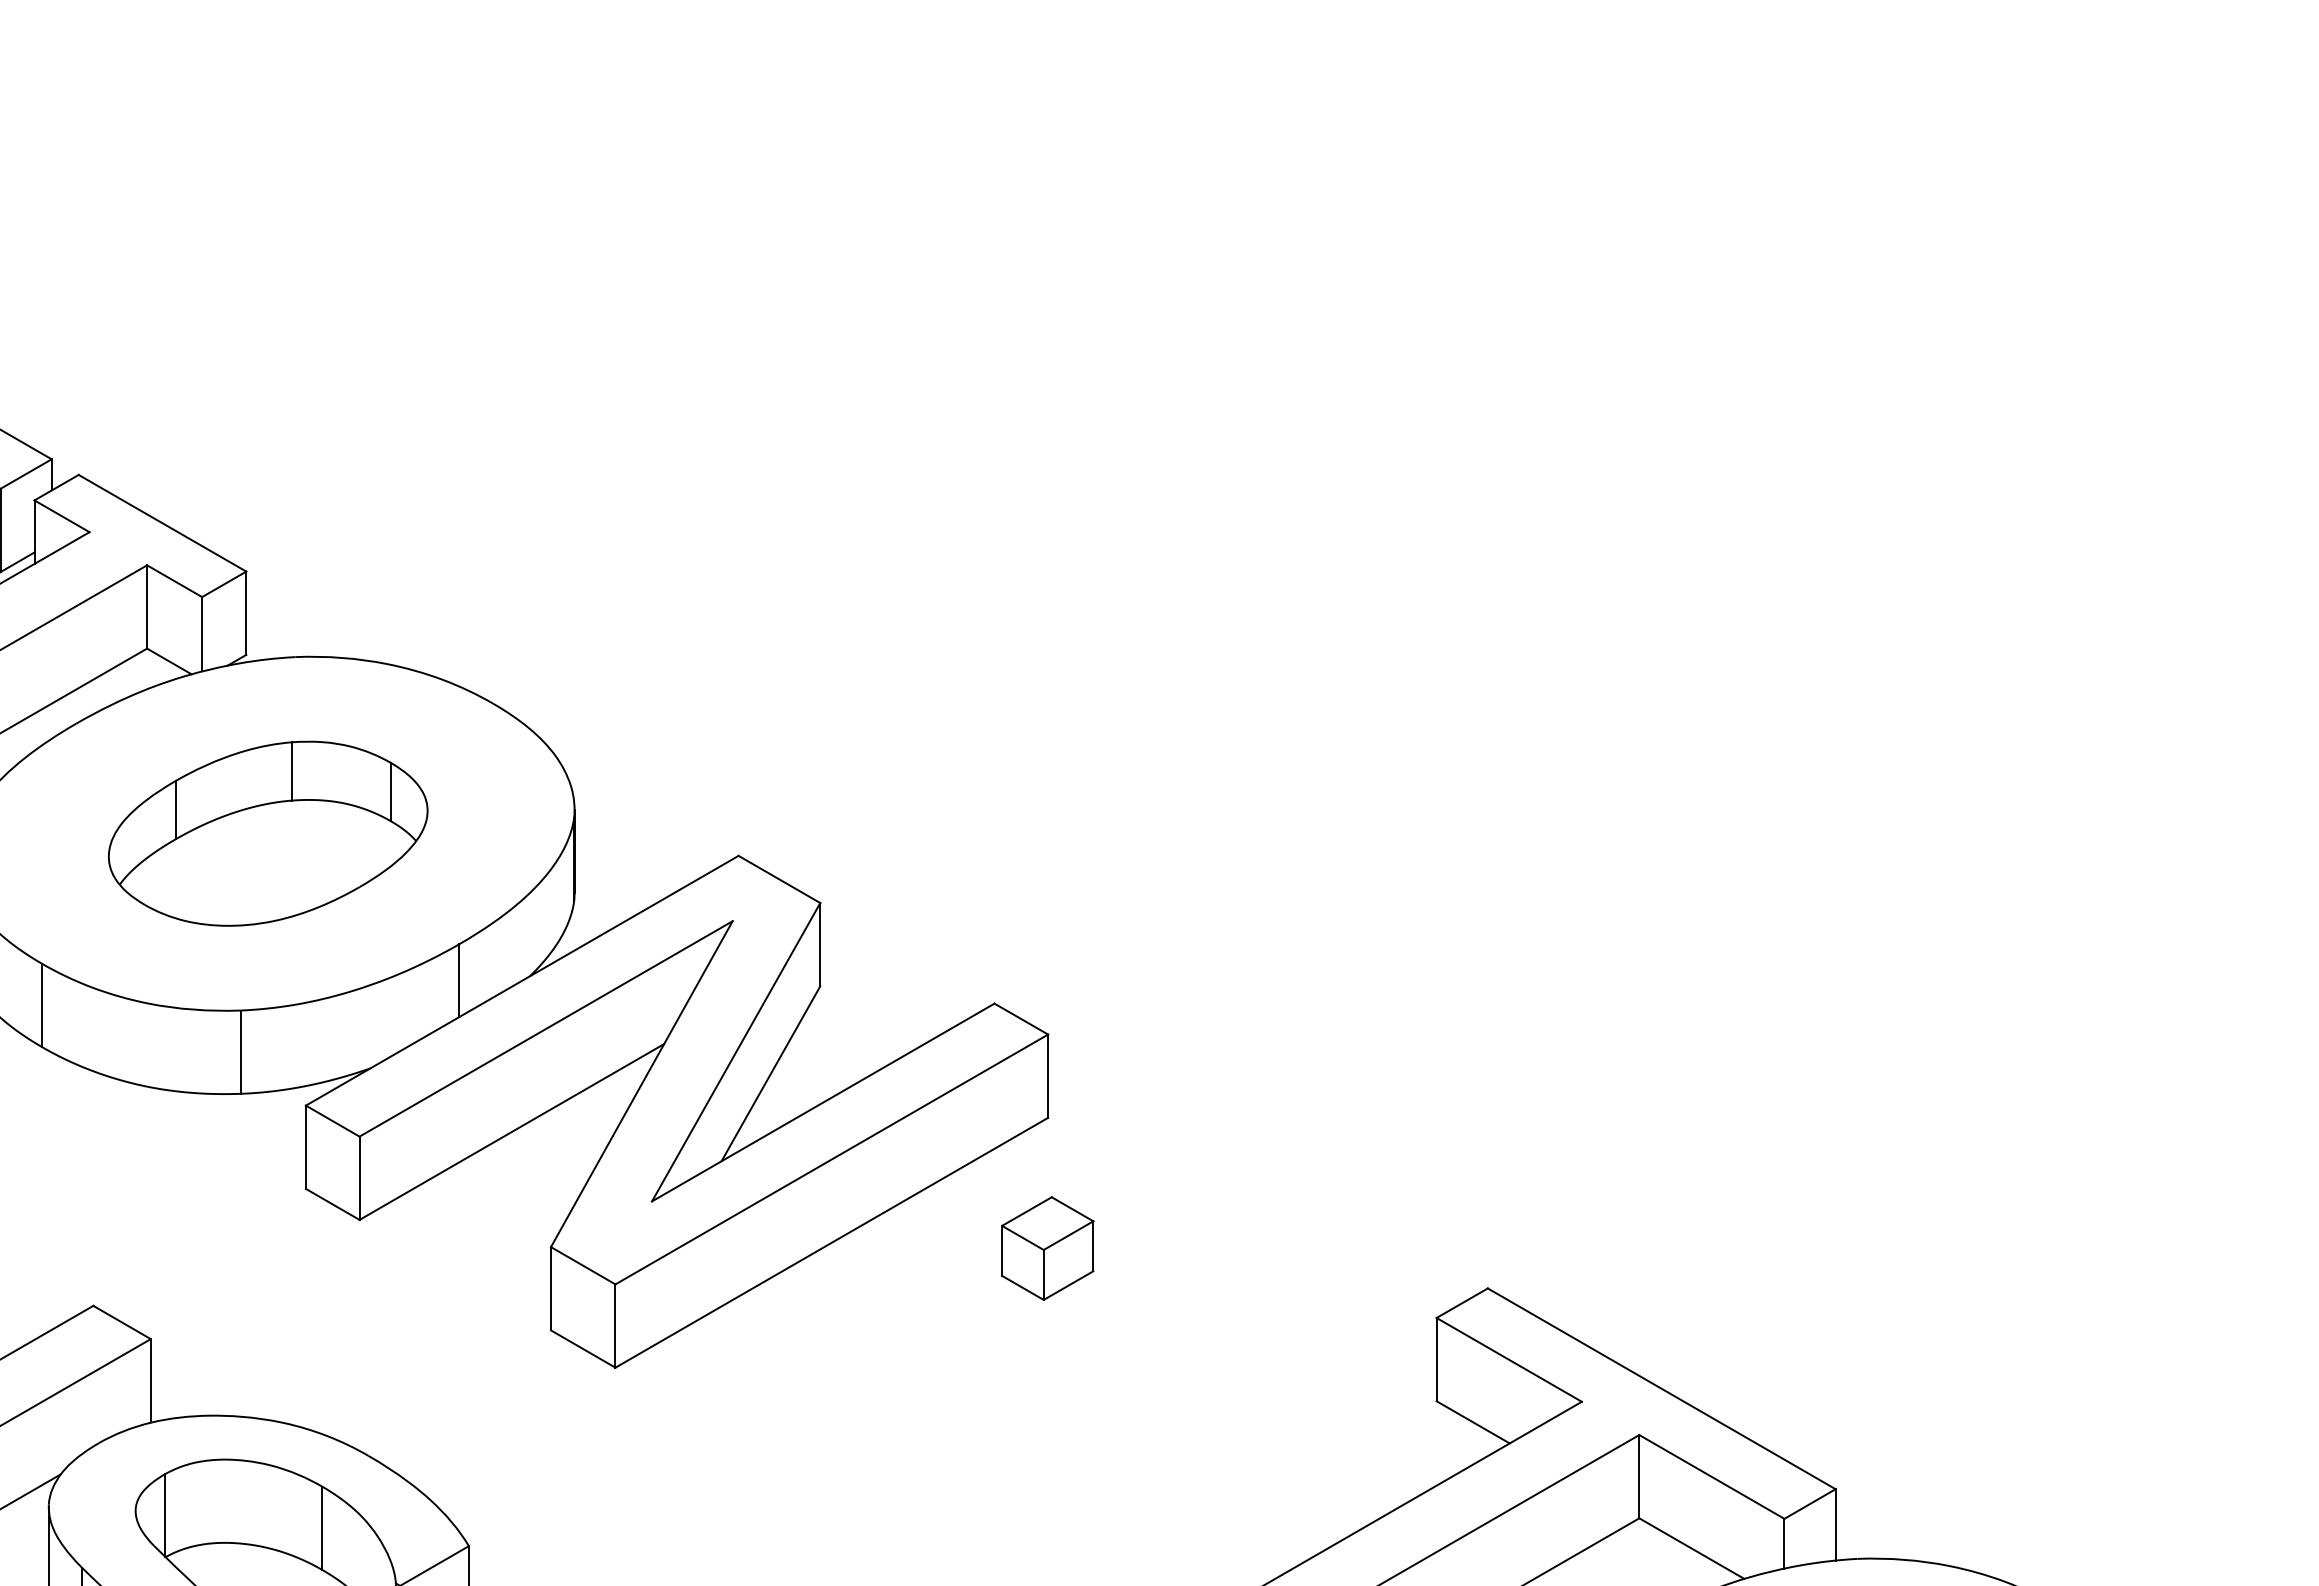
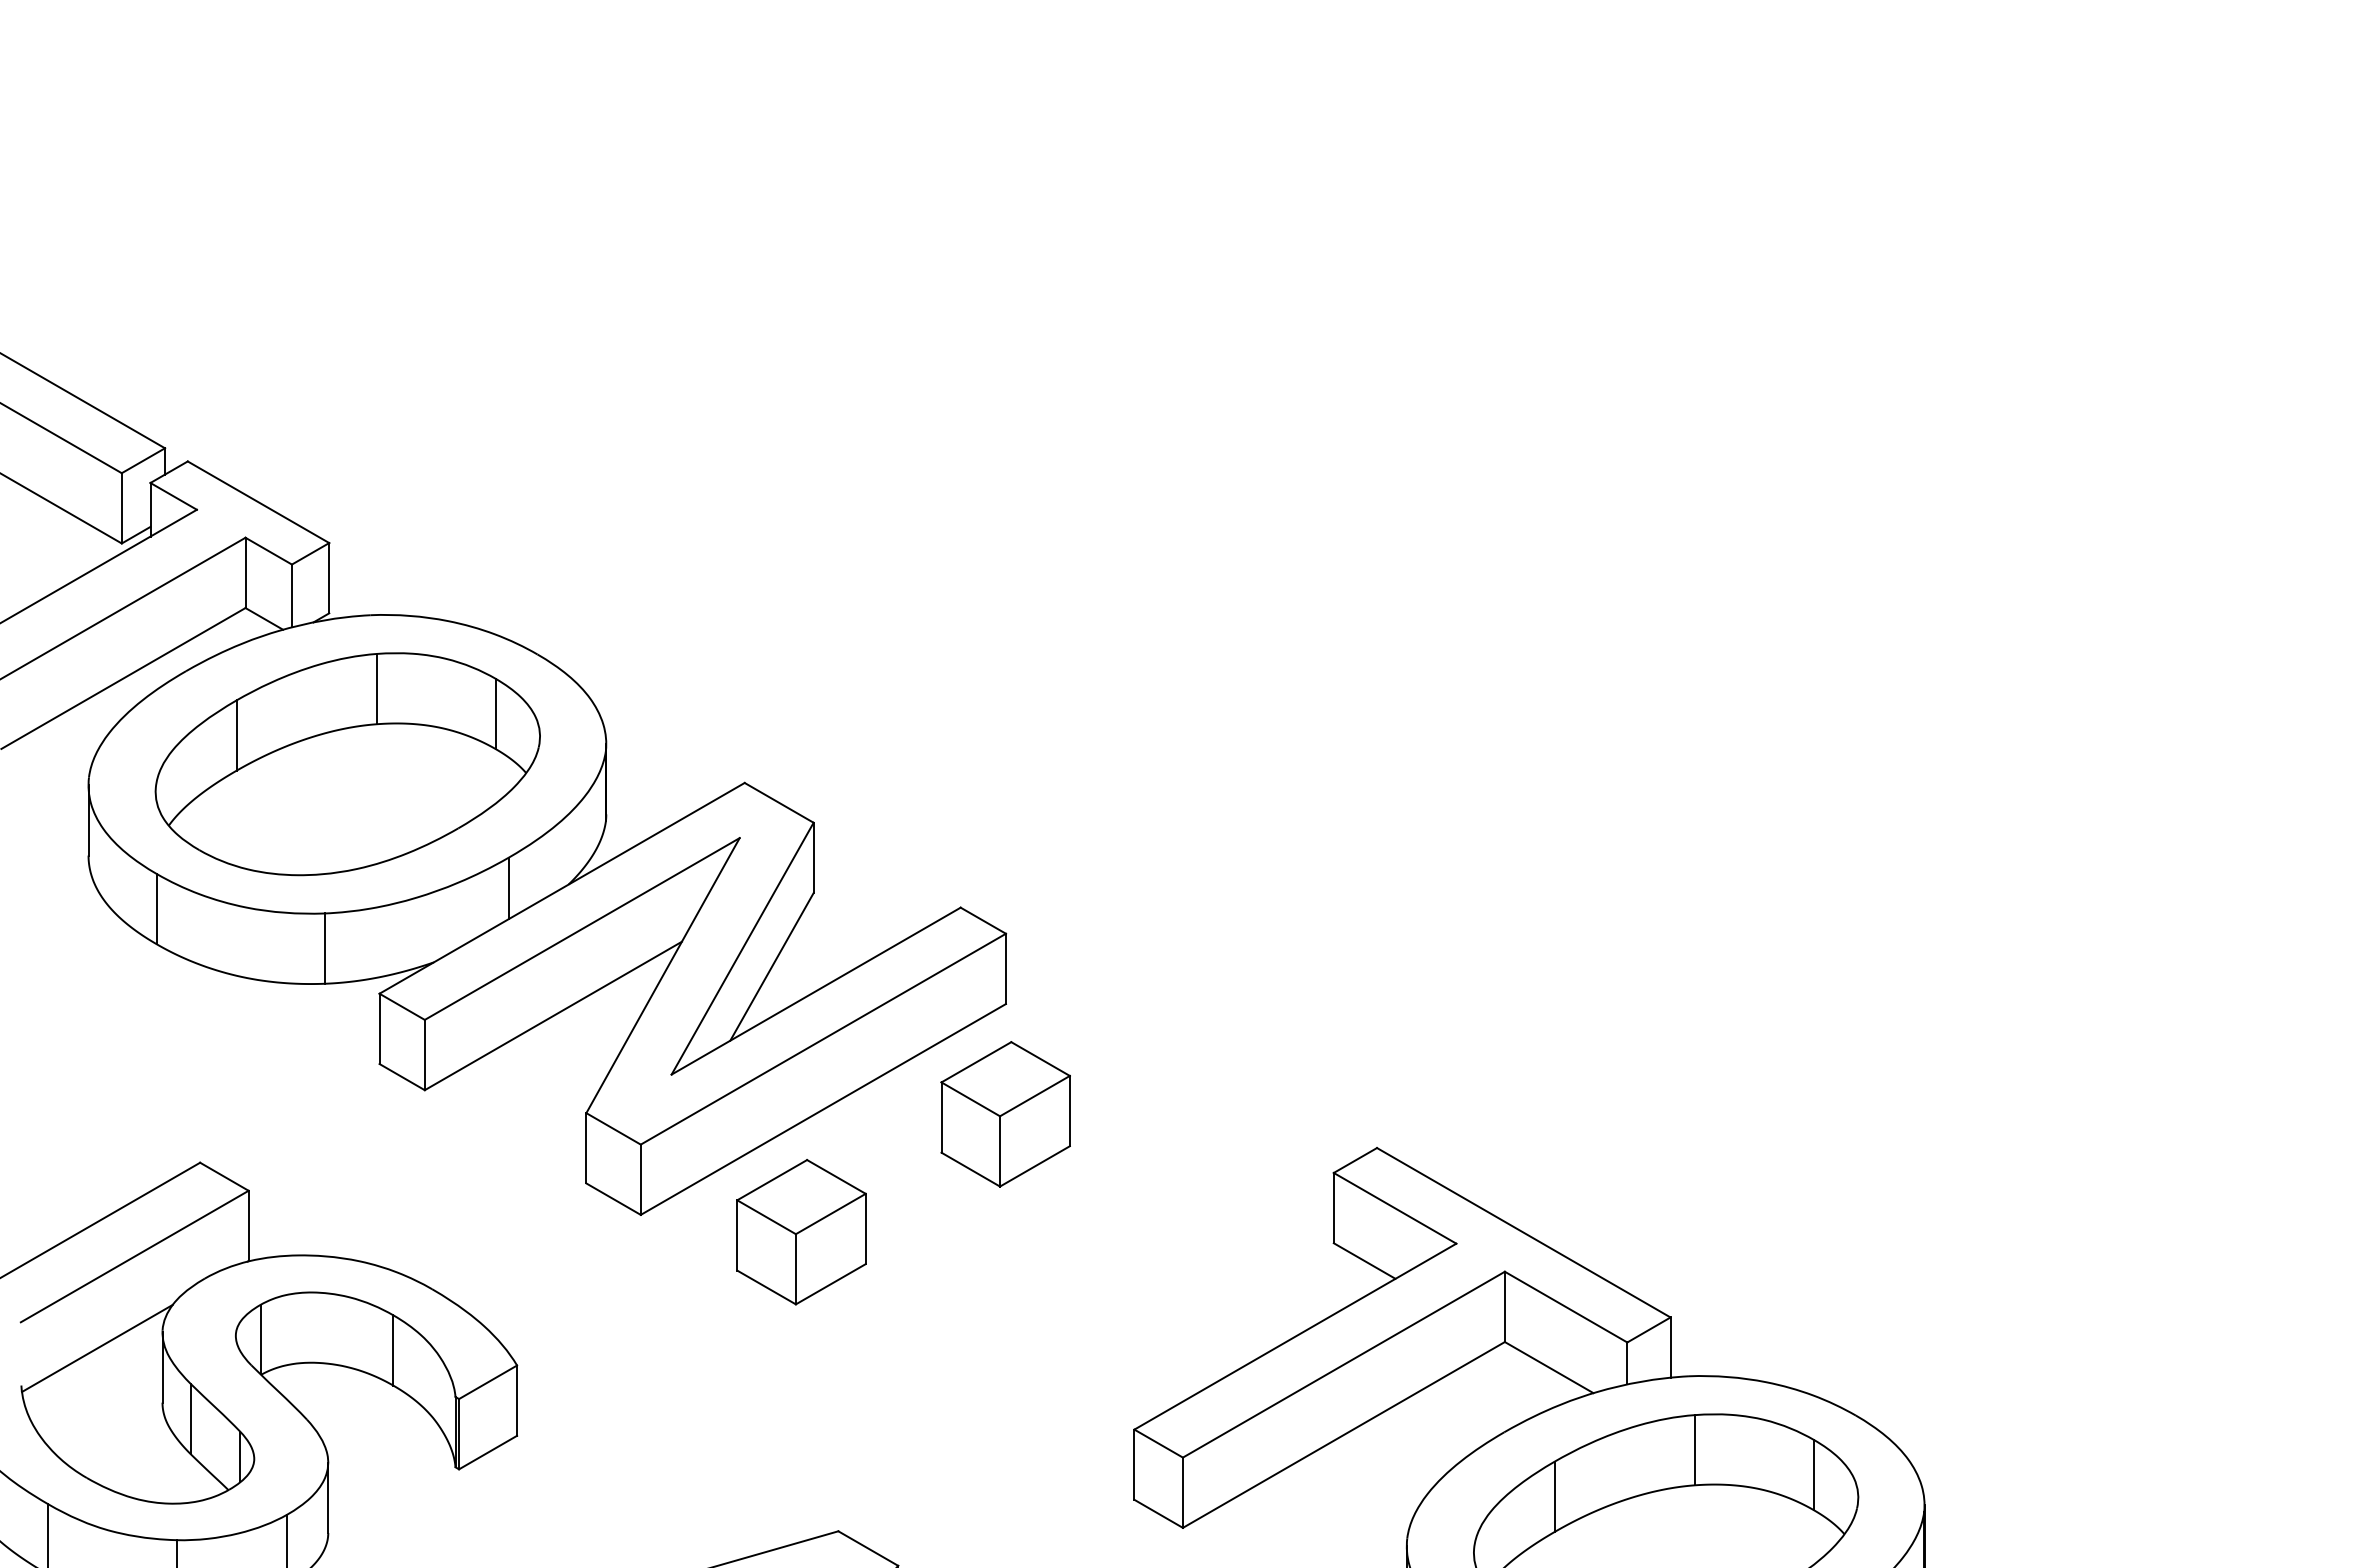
part: (267, 833) -> (347, 764), size x1.43
part: (1047, 1248) -> (1005, 1114), size x1.67
part: (805, 1388) -> (801, 1232), added

